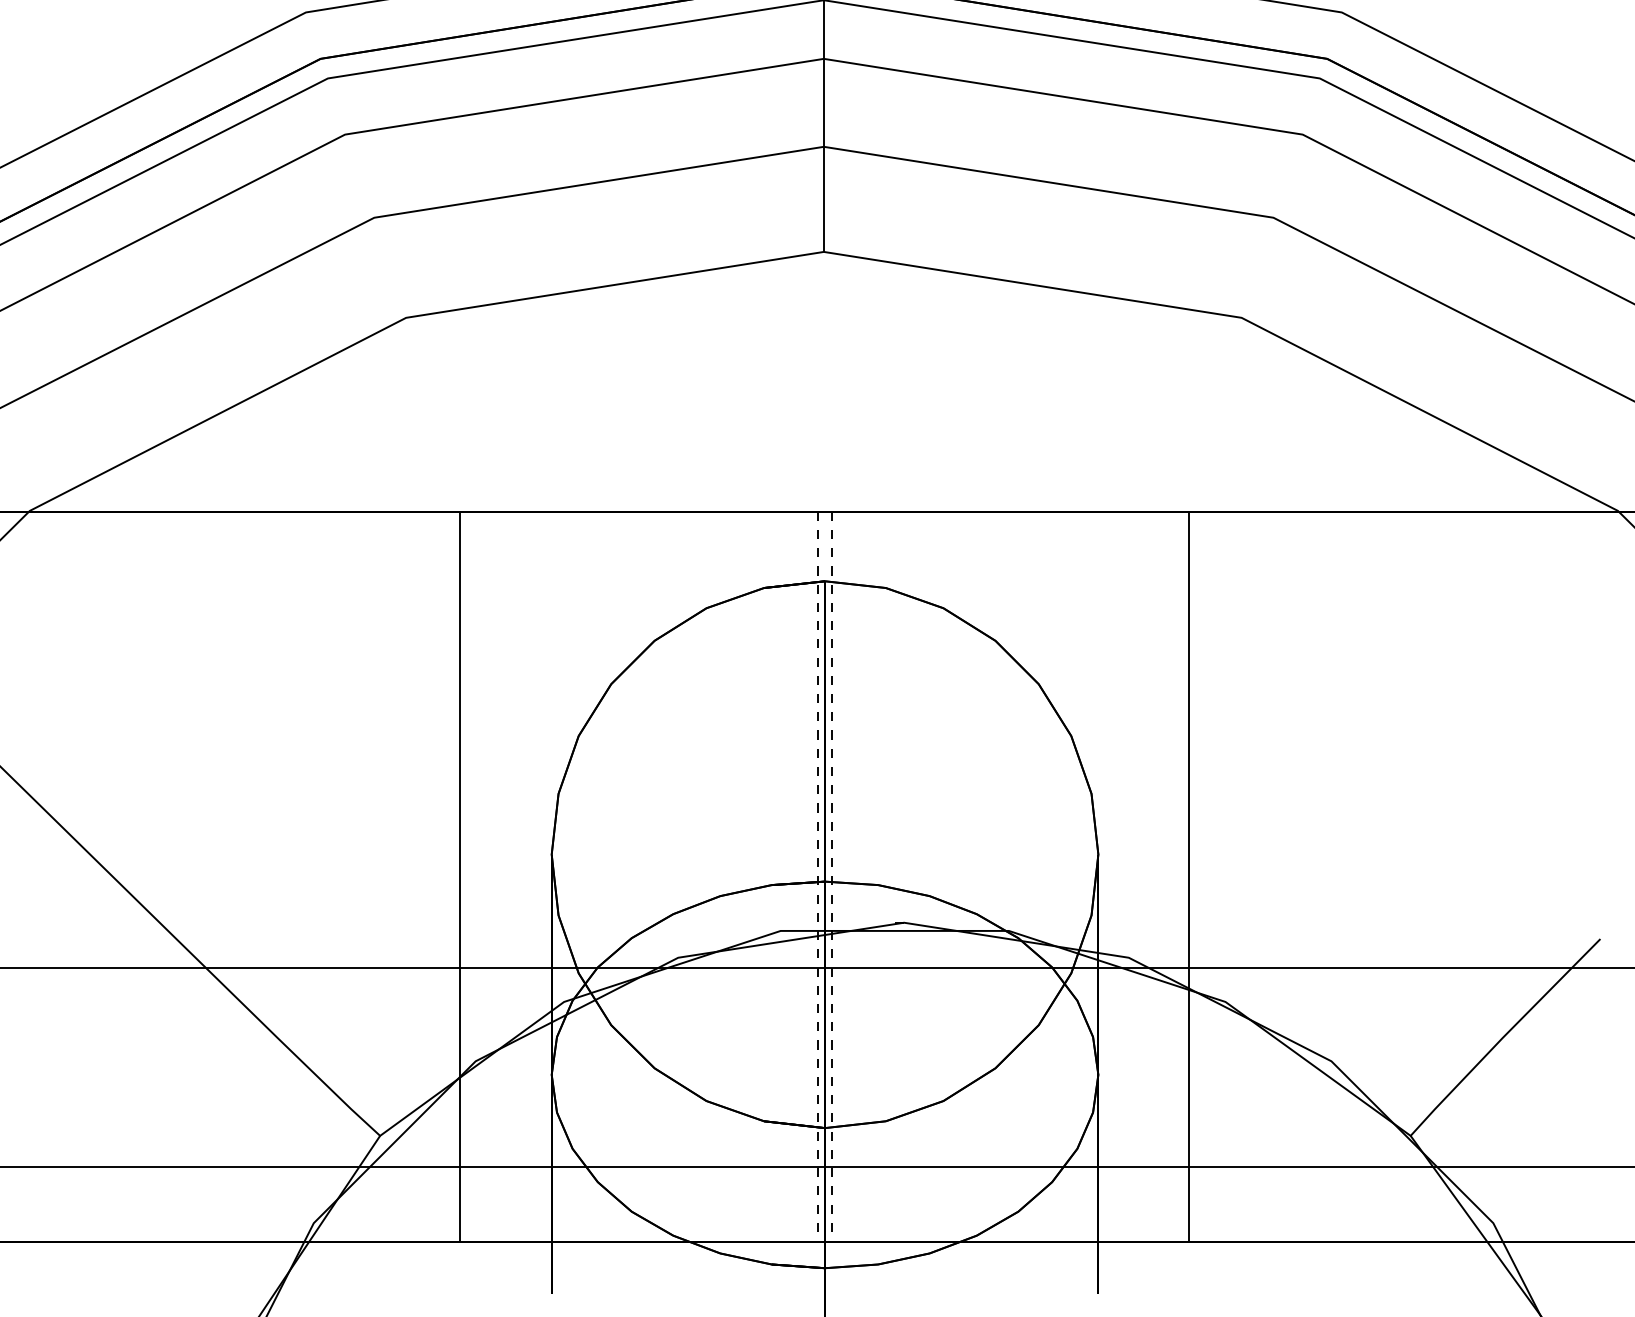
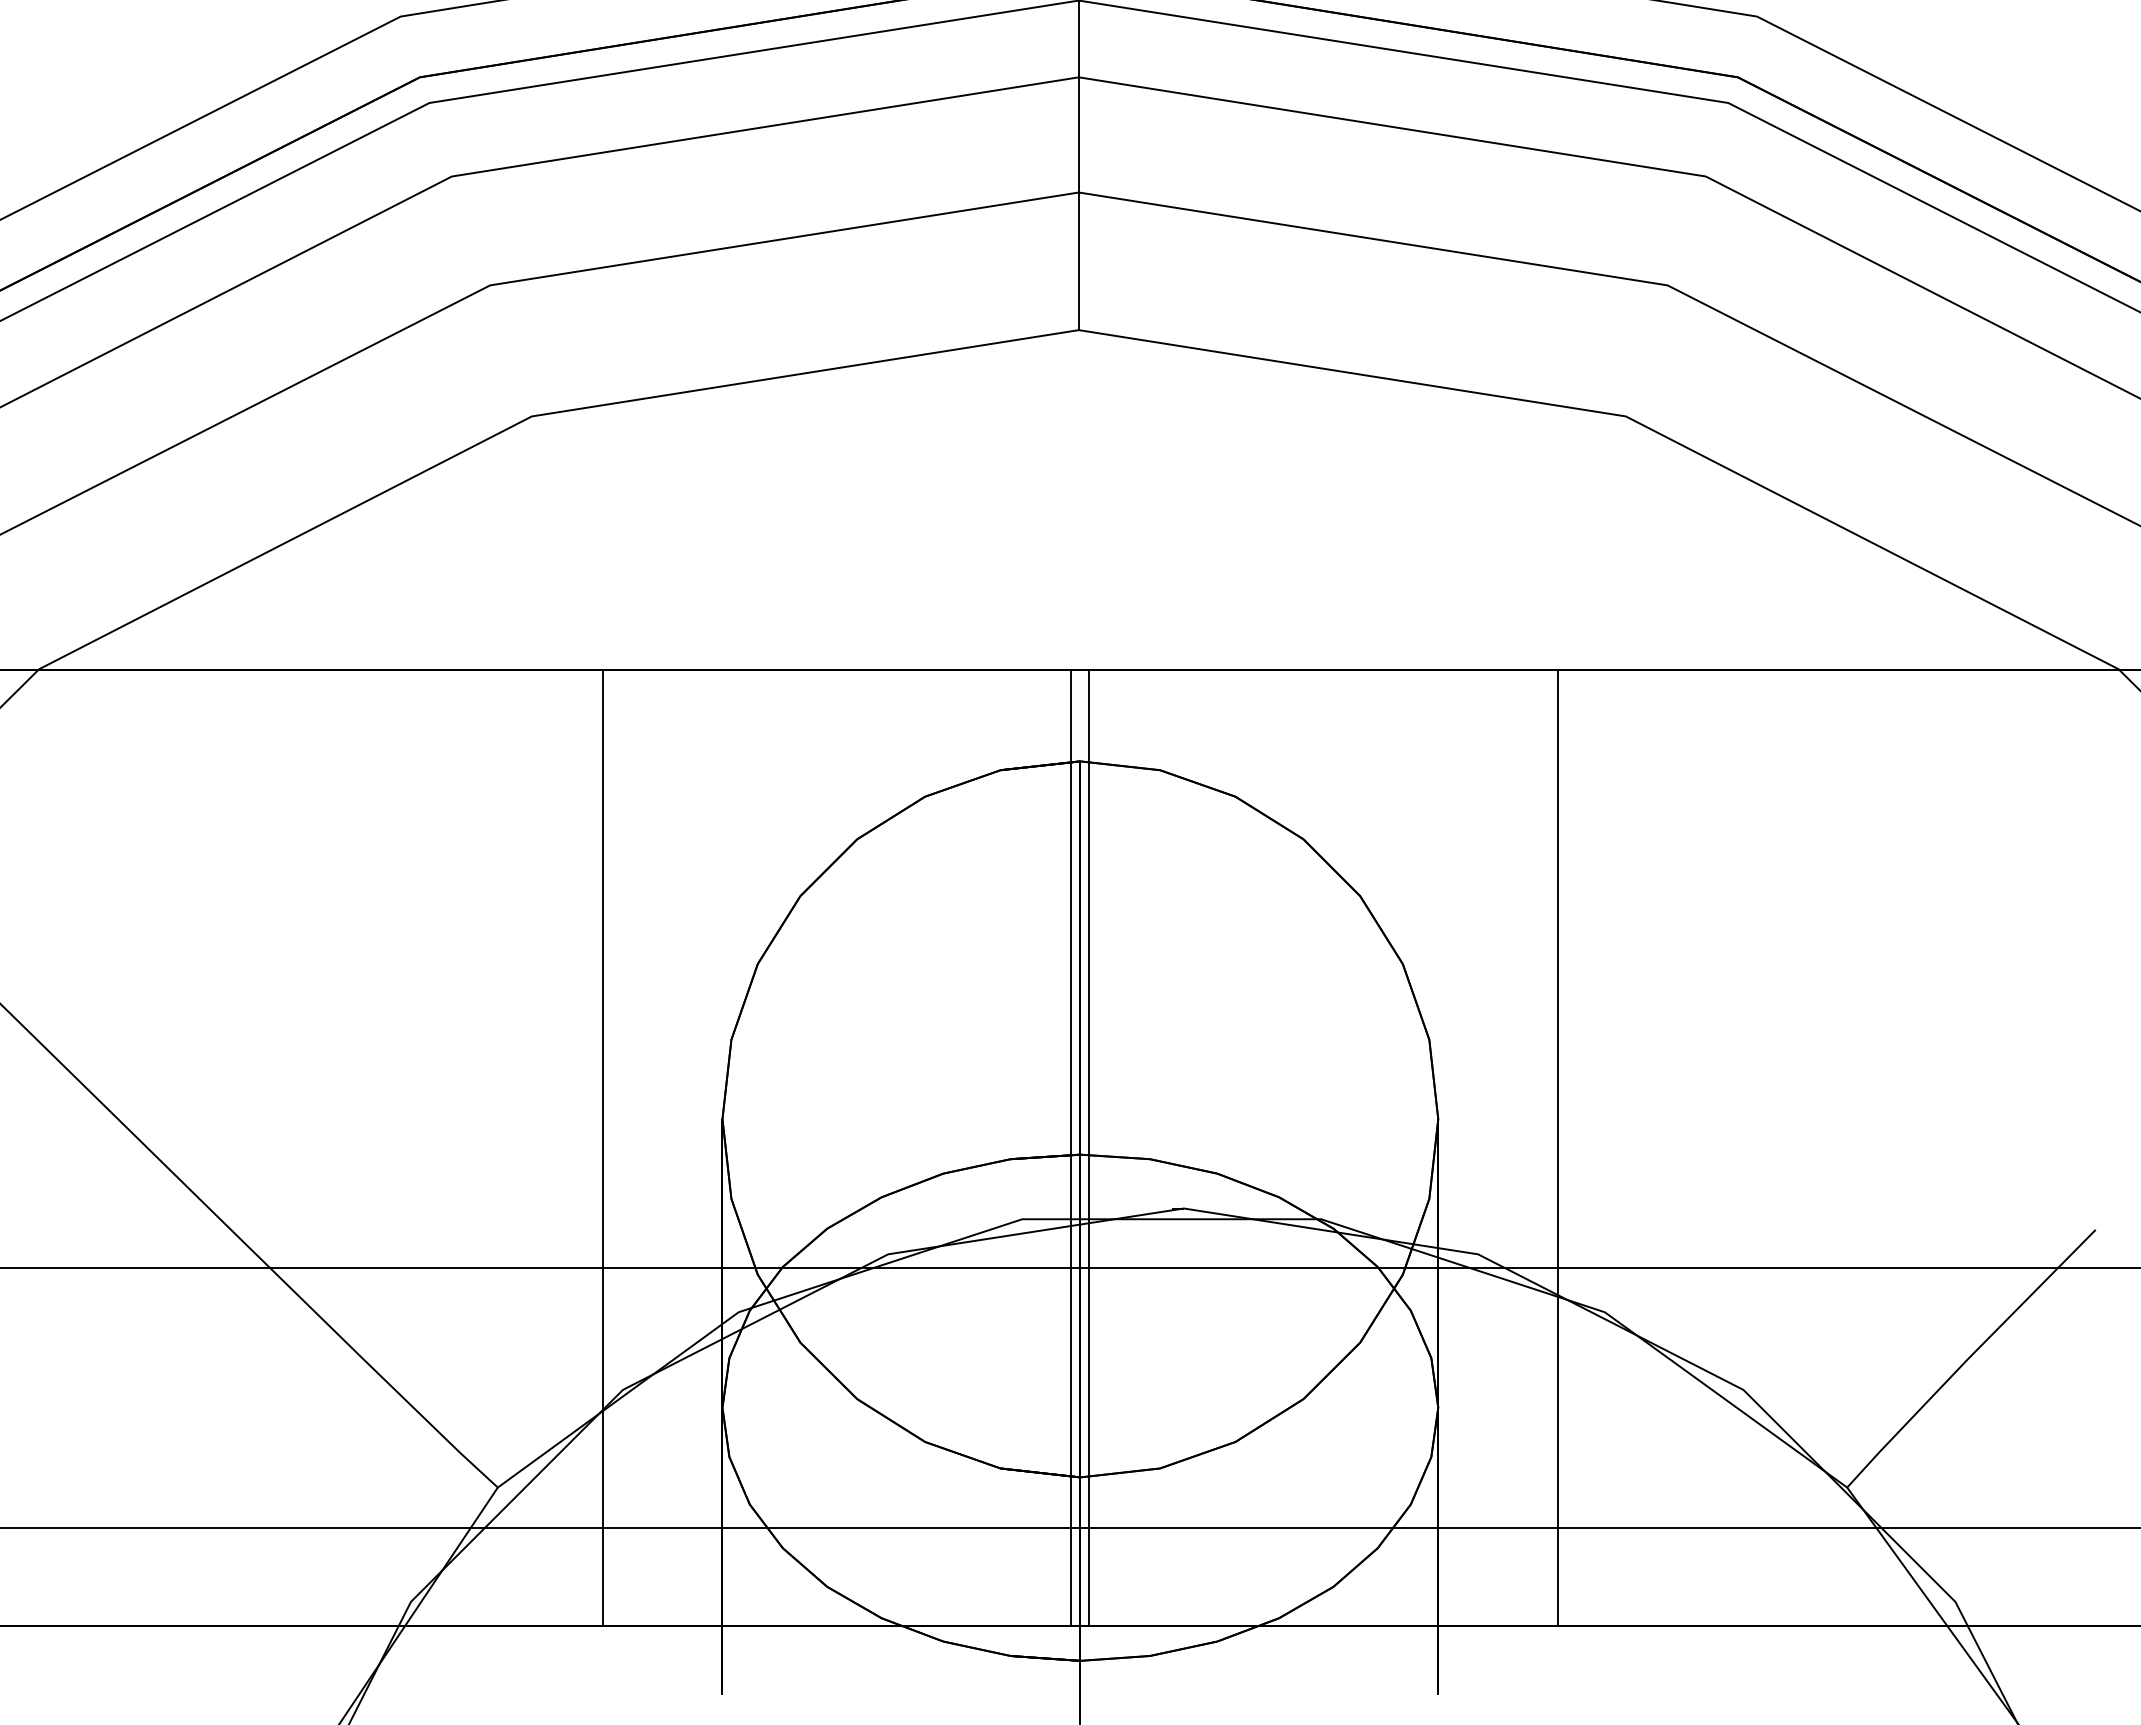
line: (818, 876) -> (1071, 1148), dashed -> solid
line: (832, 876) -> (1089, 1148), dashed -> solid

